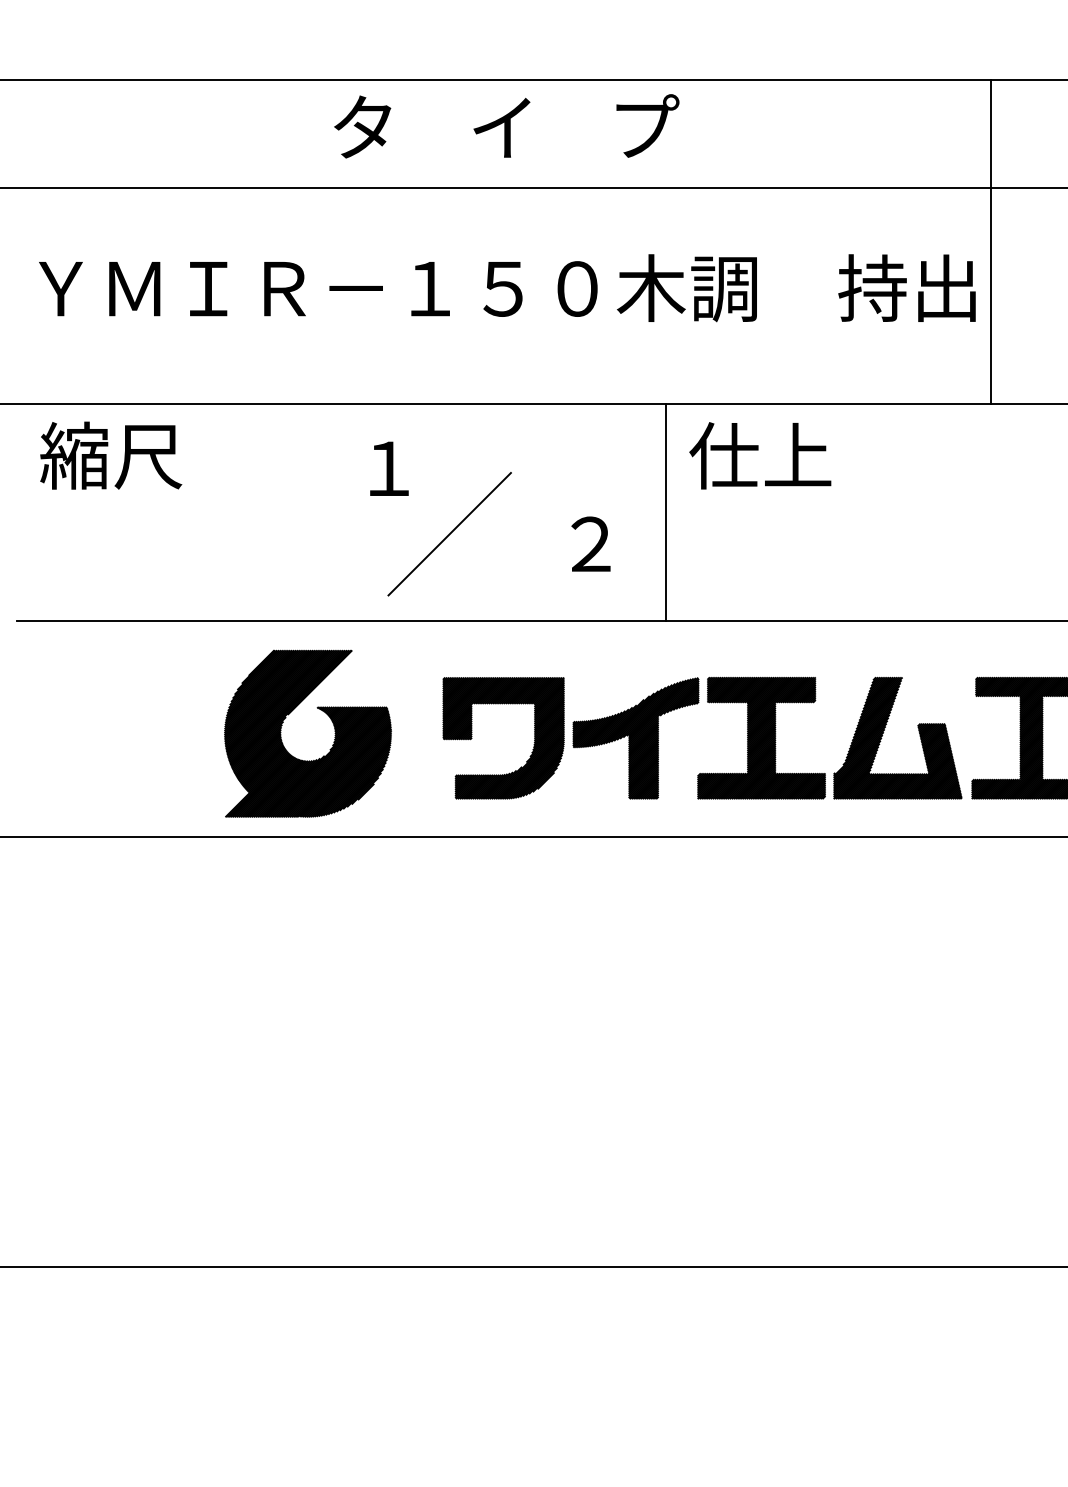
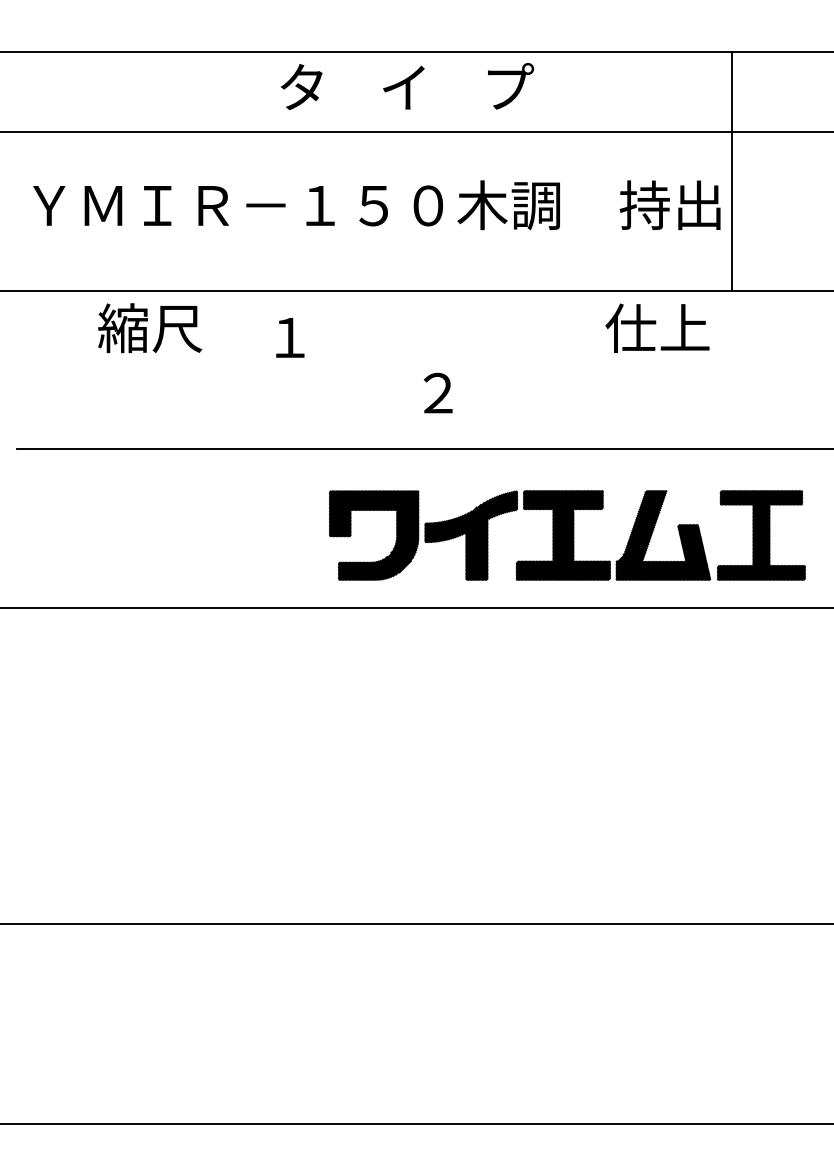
text: (506, 126) -> (407, 86), moved
text: (760, 454) -> (657, 327), moved
text: (111, 456) -> (150, 328), moved
line: (666, 511) -> (493, 369), removed
line: (449, 533) -> (334, 385), removed
part: (301, 758) -> (225, 550), removed

